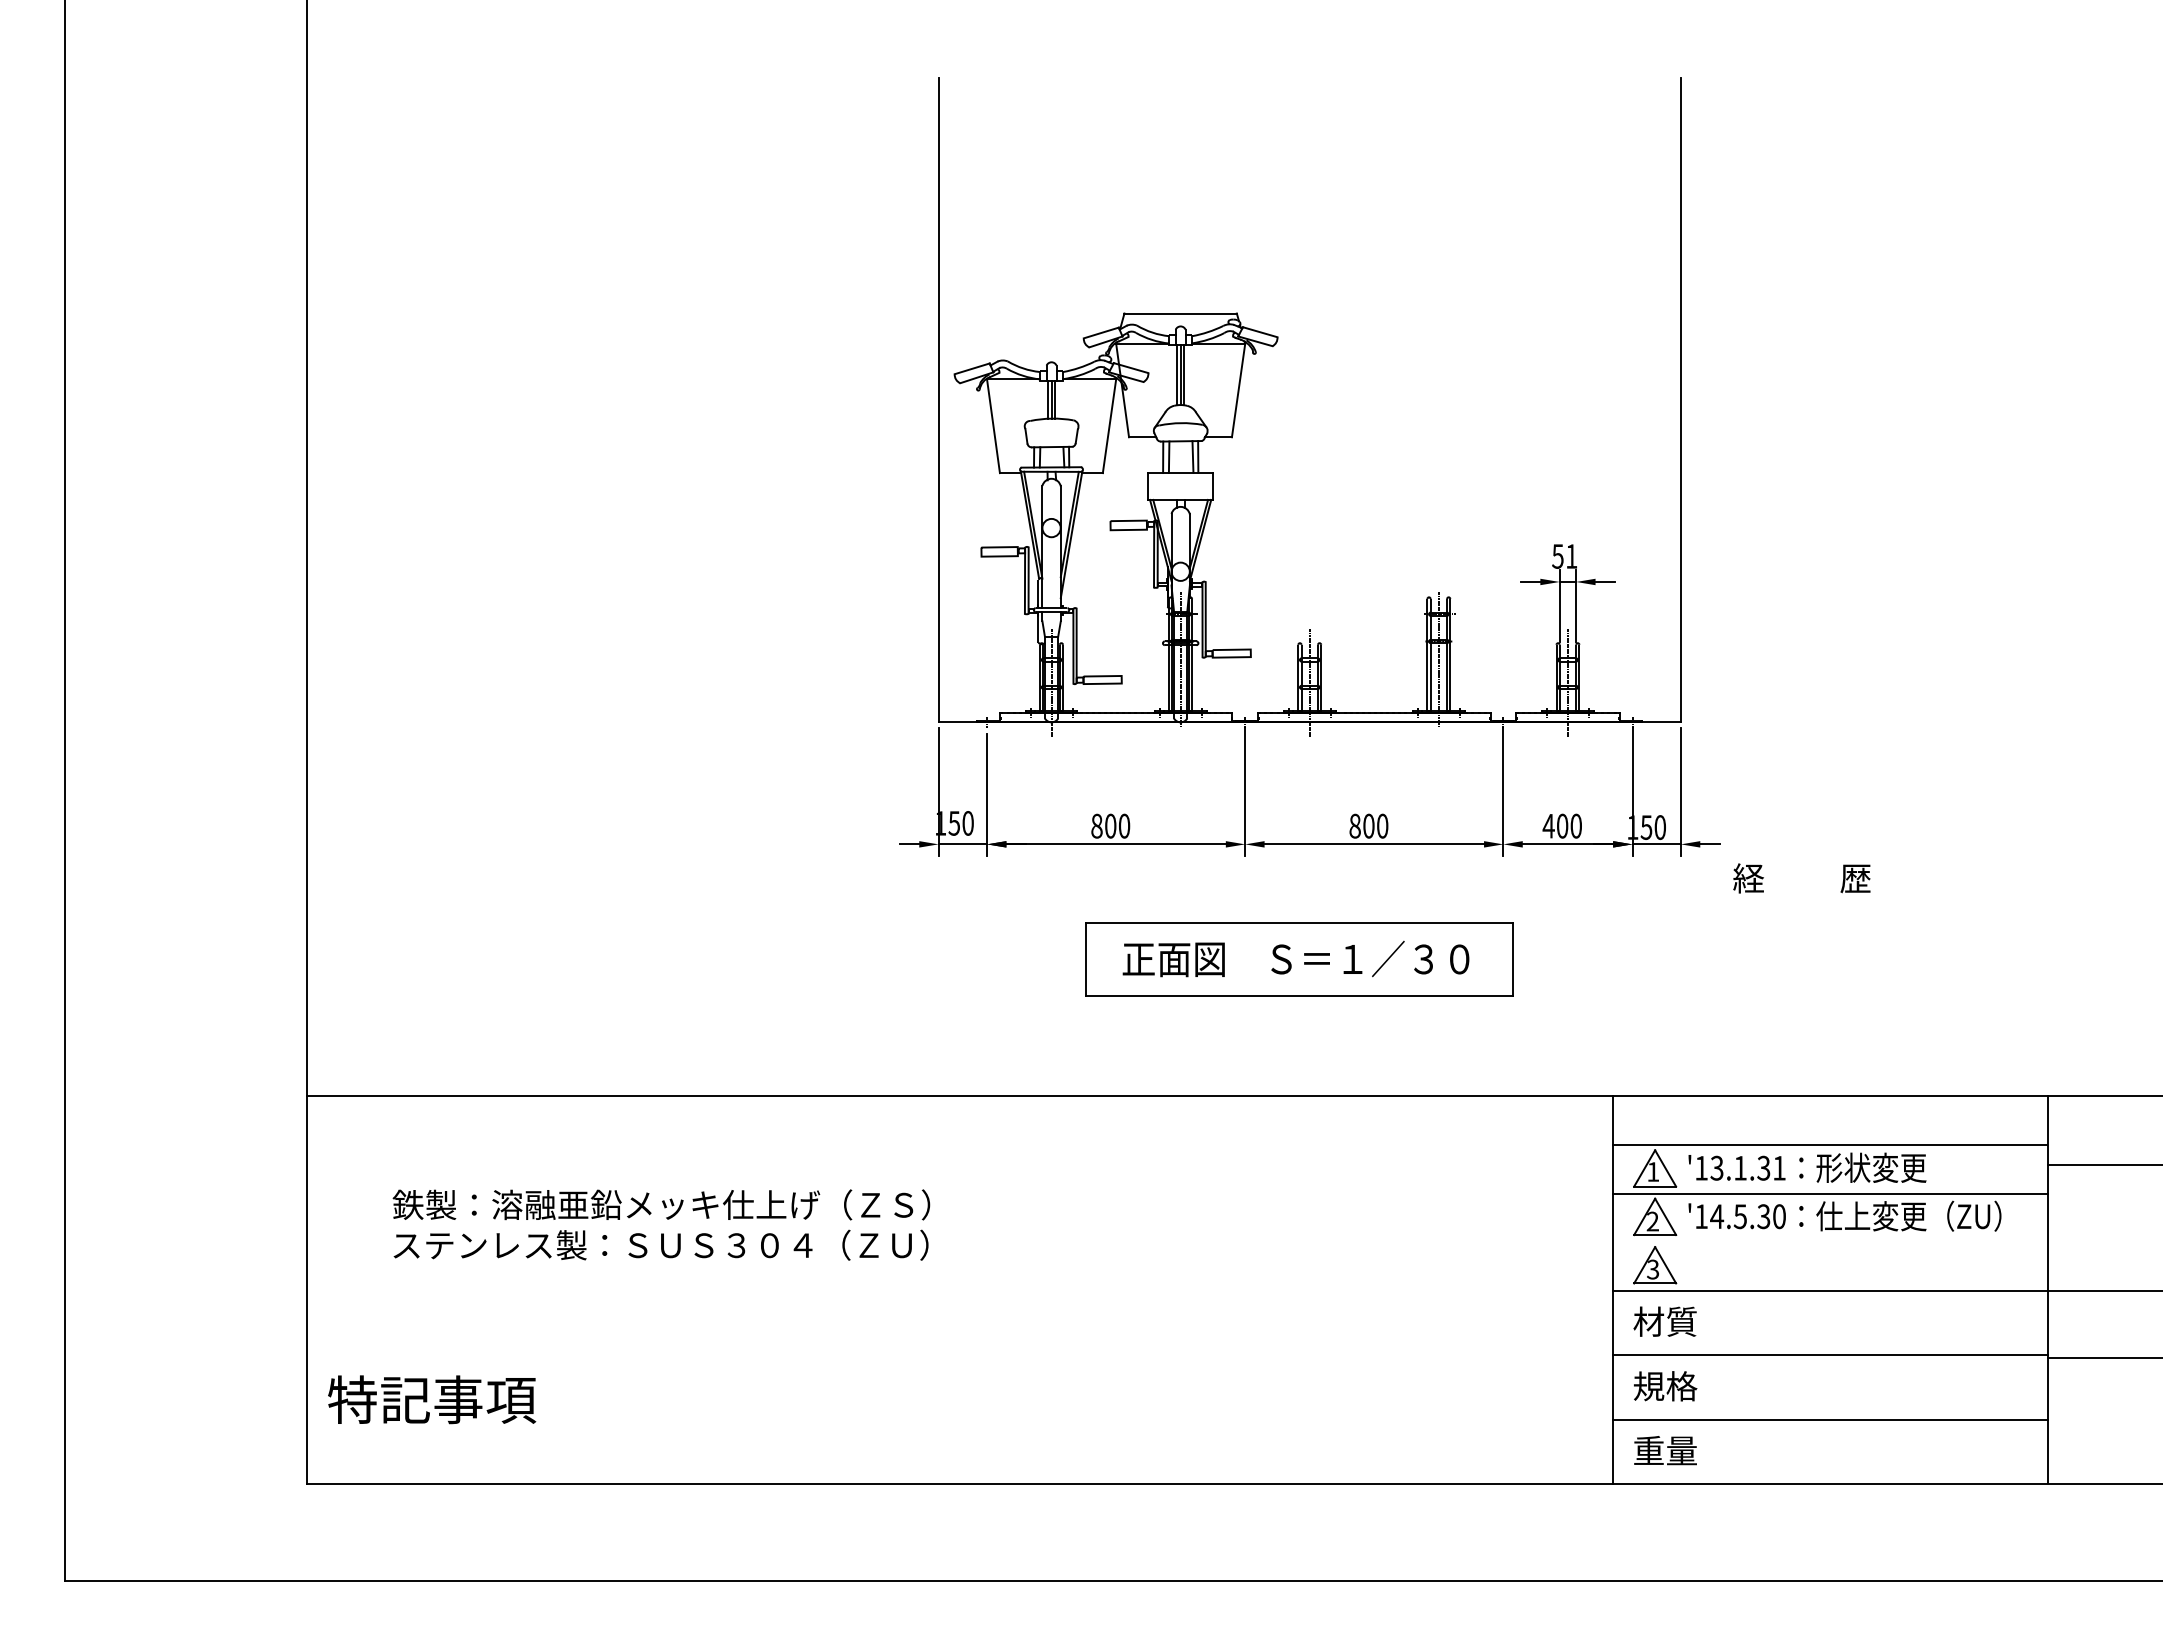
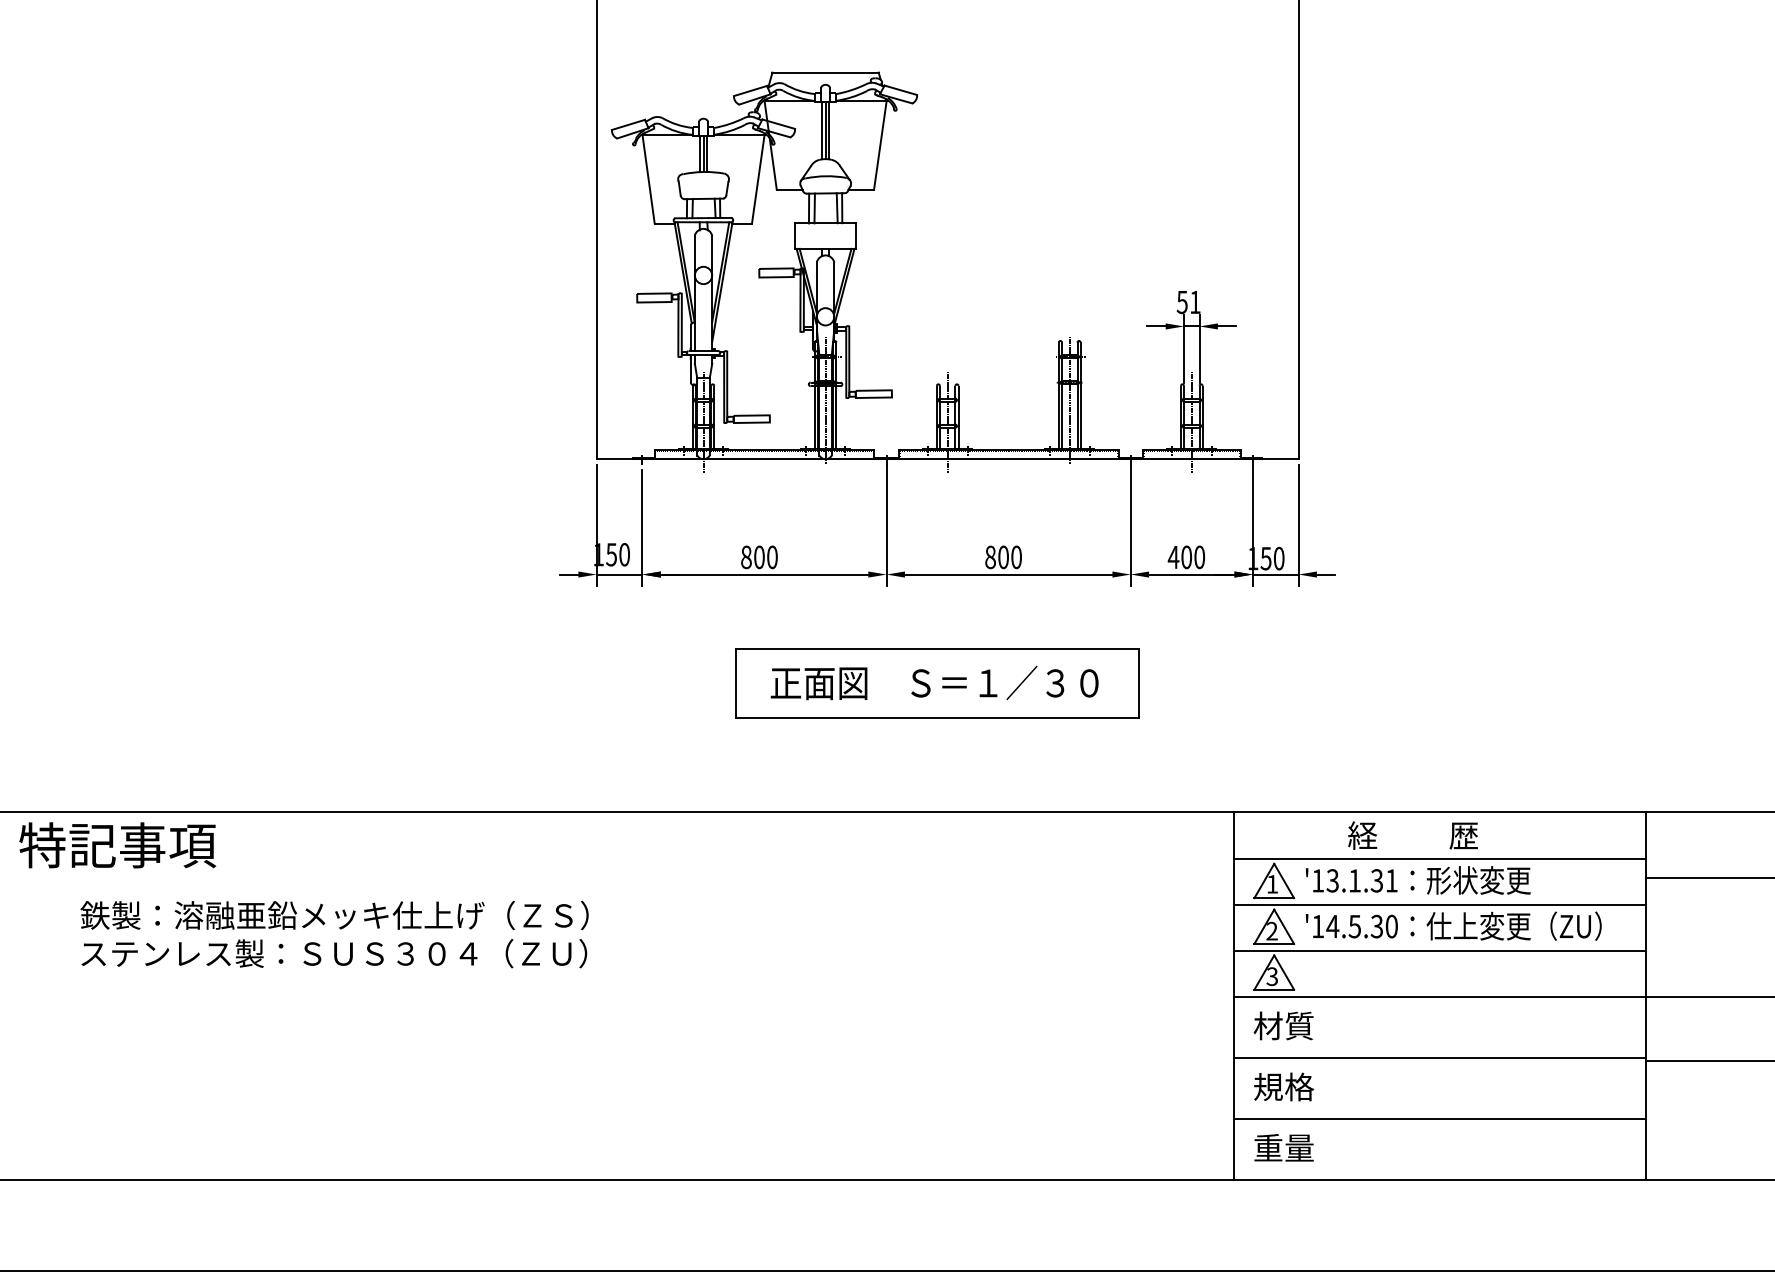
text: (1801, 878) -> (1412, 835), moved
line: (1830, 1242) -> (1440, 951), added
text: (432, 1399) -> (118, 845), moved

